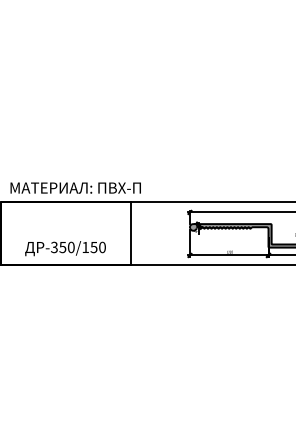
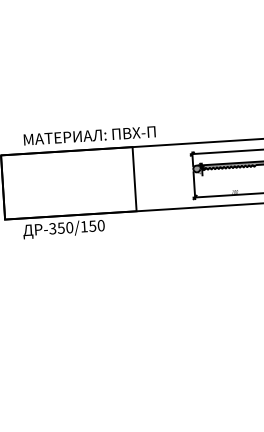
text: (75, 187) -> (89, 135), moved
text: (65, 248) -> (63, 229), moved

